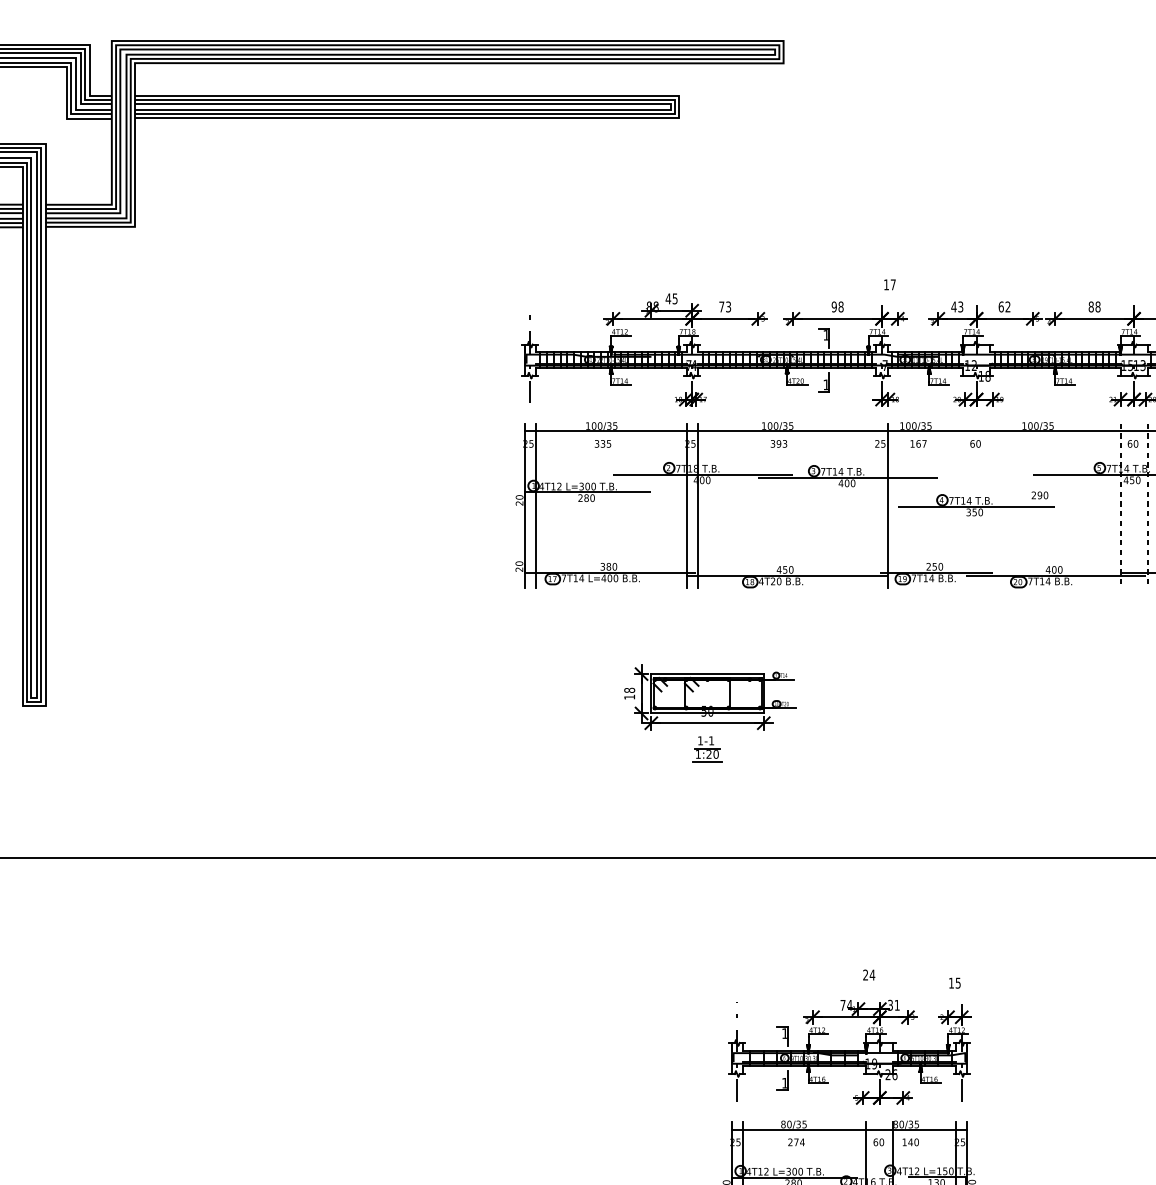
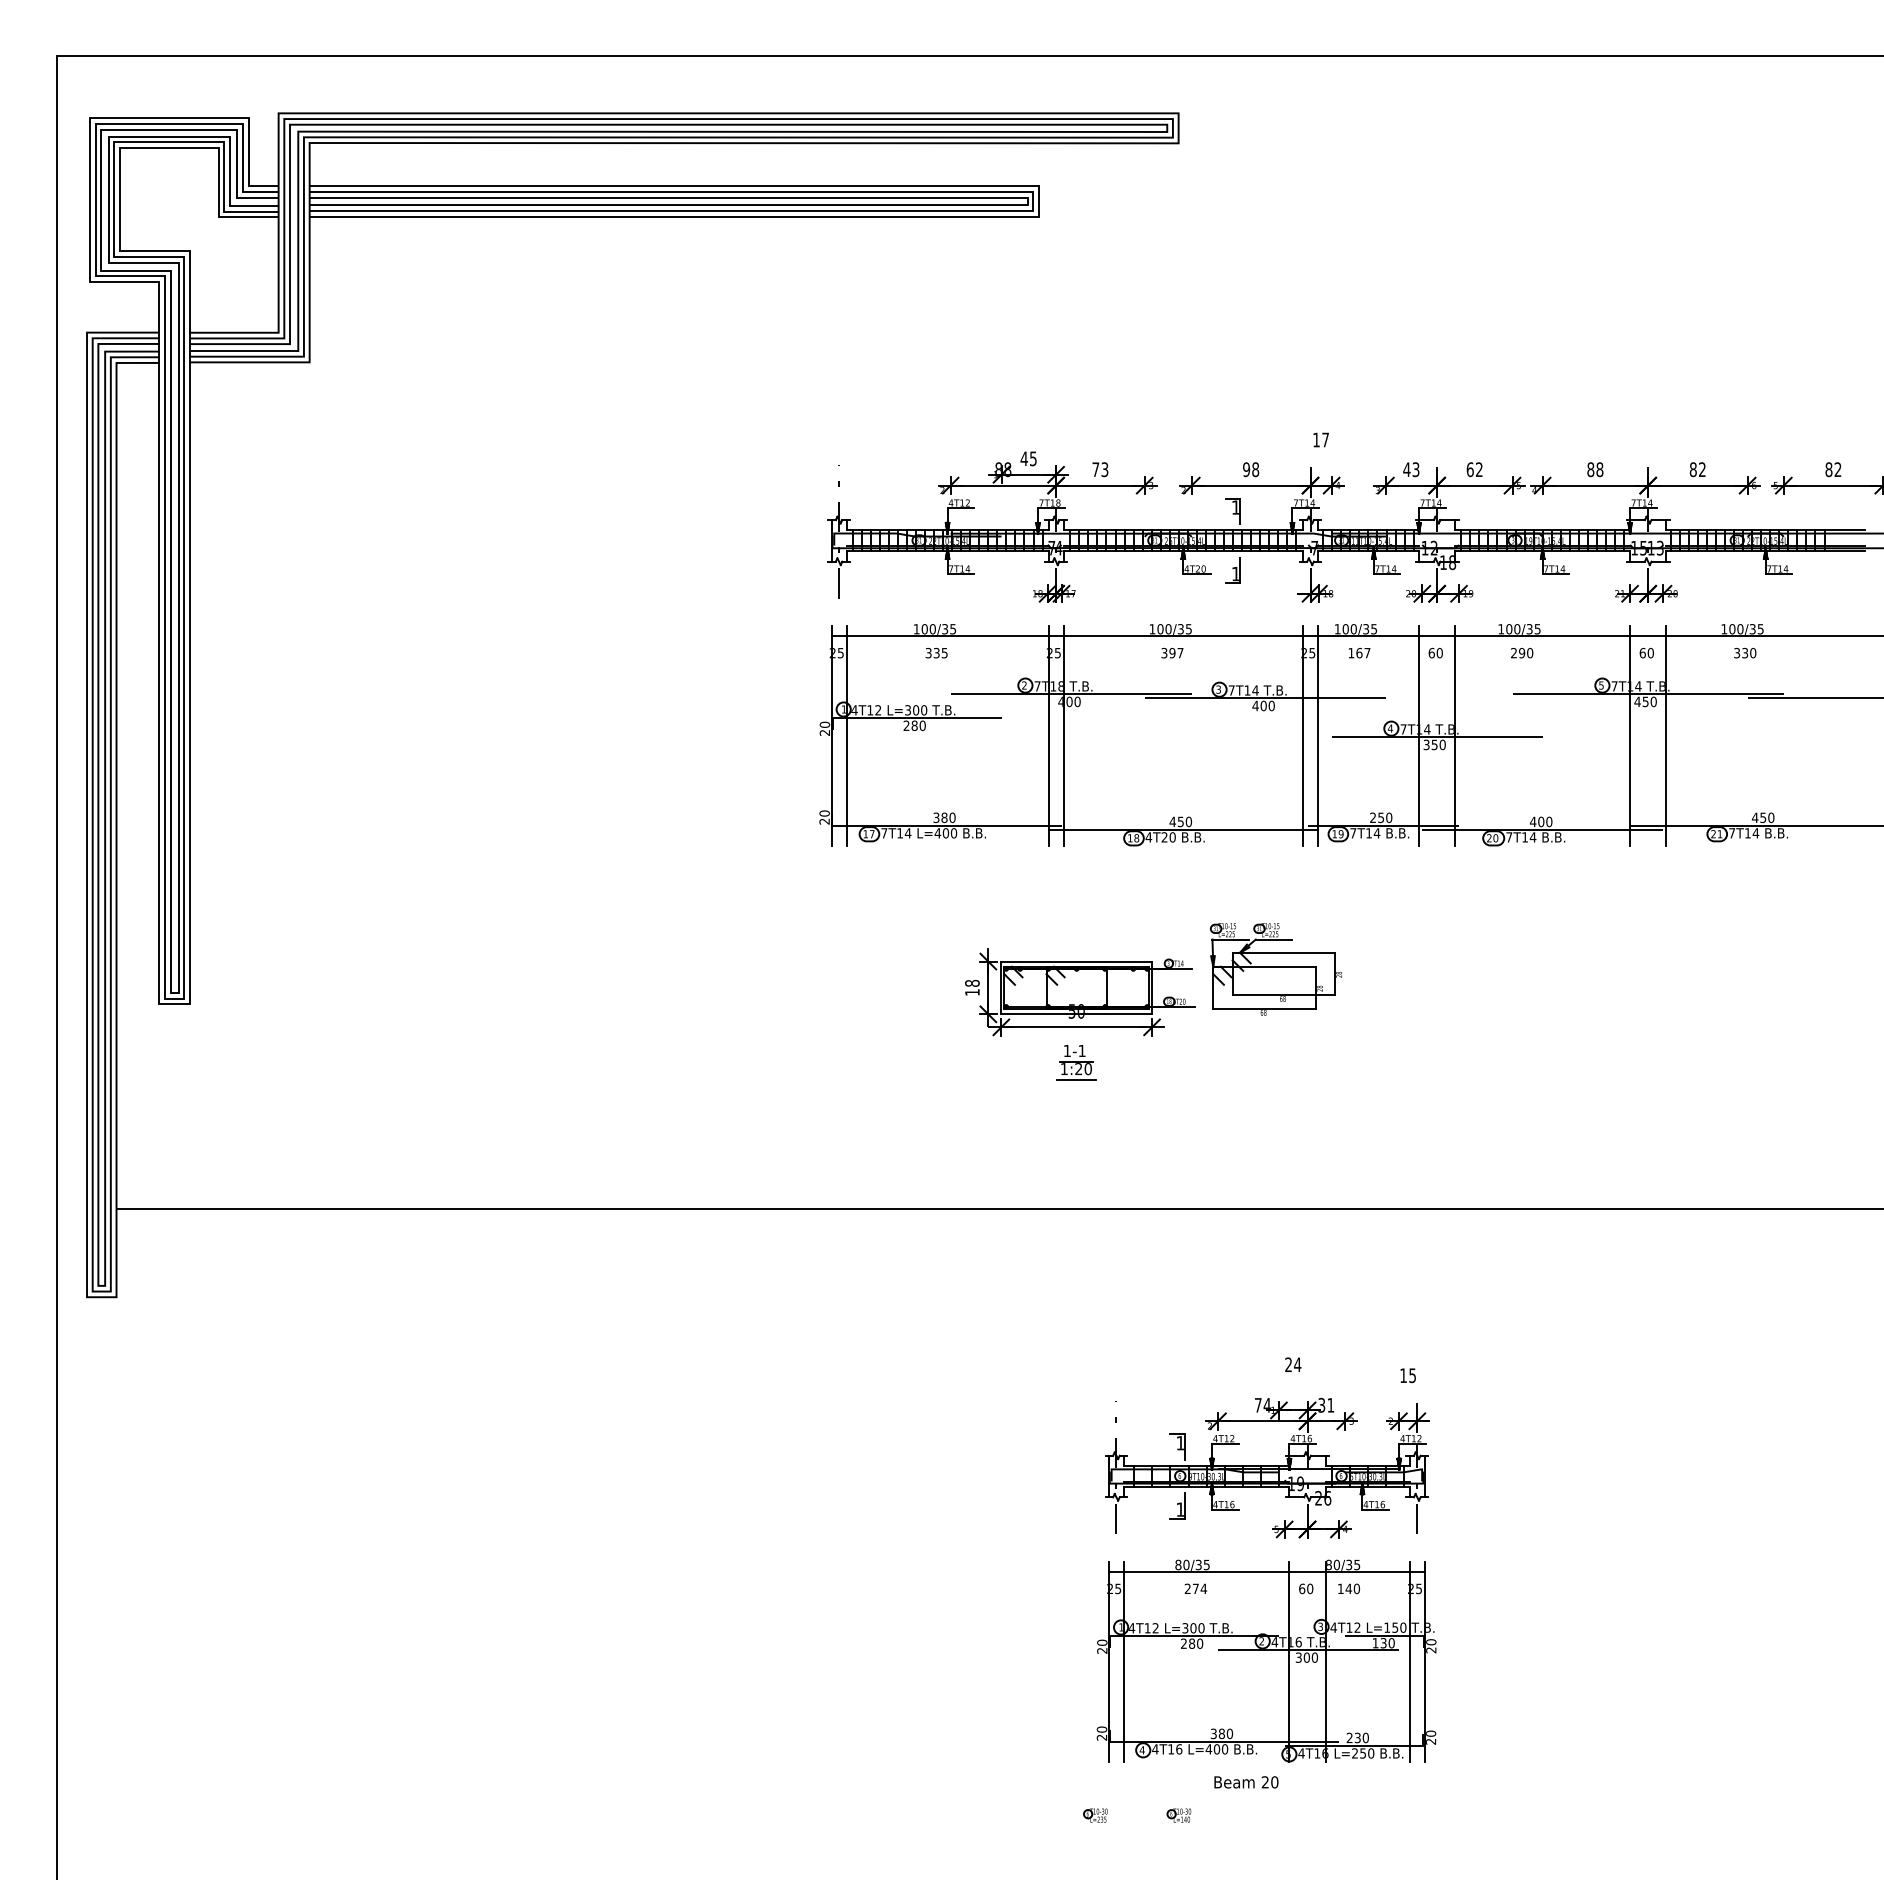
text: (784, 443) -> (1180, 652), 393 -> 397
text: (1040, 494) -> (1522, 652), moved
line: (876, 505) -> (1303, 735), added
line: (963, 505) -> (1419, 735), added
line: (990, 505) -> (1455, 735), added
line: (1120, 506) -> (1630, 736), dashed -> solid
line: (1147, 506) -> (1666, 736), dashed -> solid
part: (856, 680) -> (1276, 969), added

